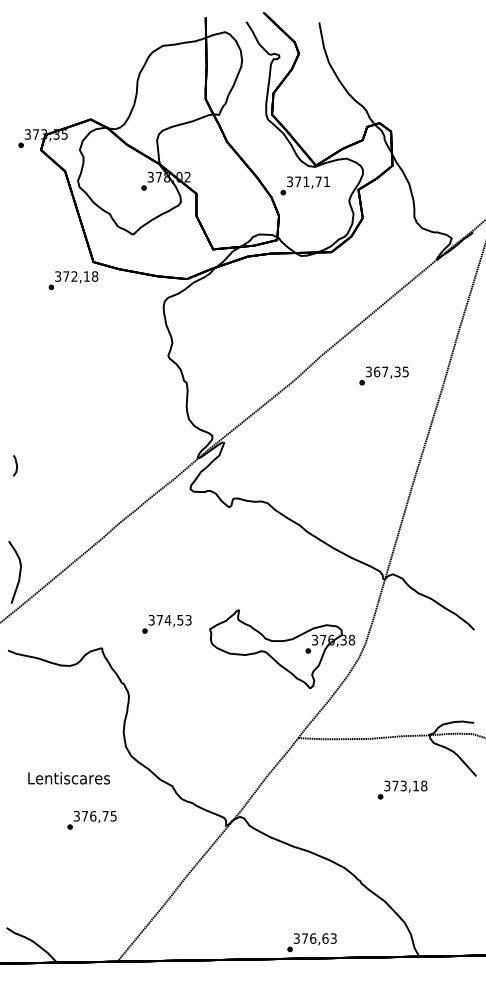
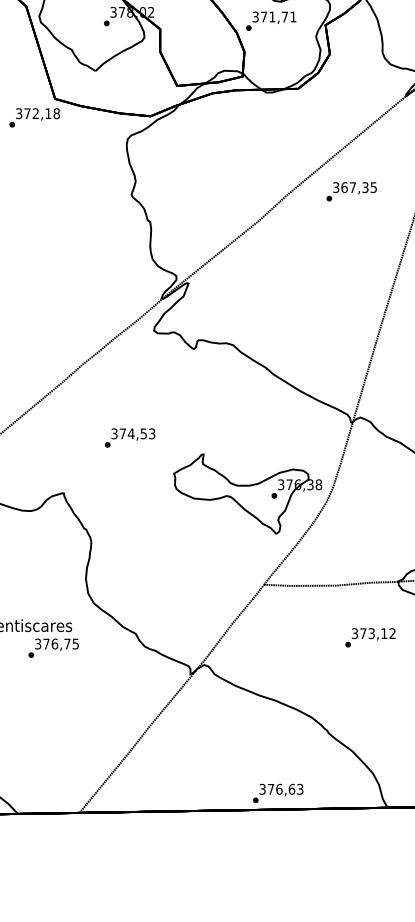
text: (383, 375) -> (351, 191), moved
text: (166, 624) -> (129, 438), moved
text: (424, 785) -> (392, 633), 373,18 -> 373,12
text: (91, 820) -> (53, 648), moved

